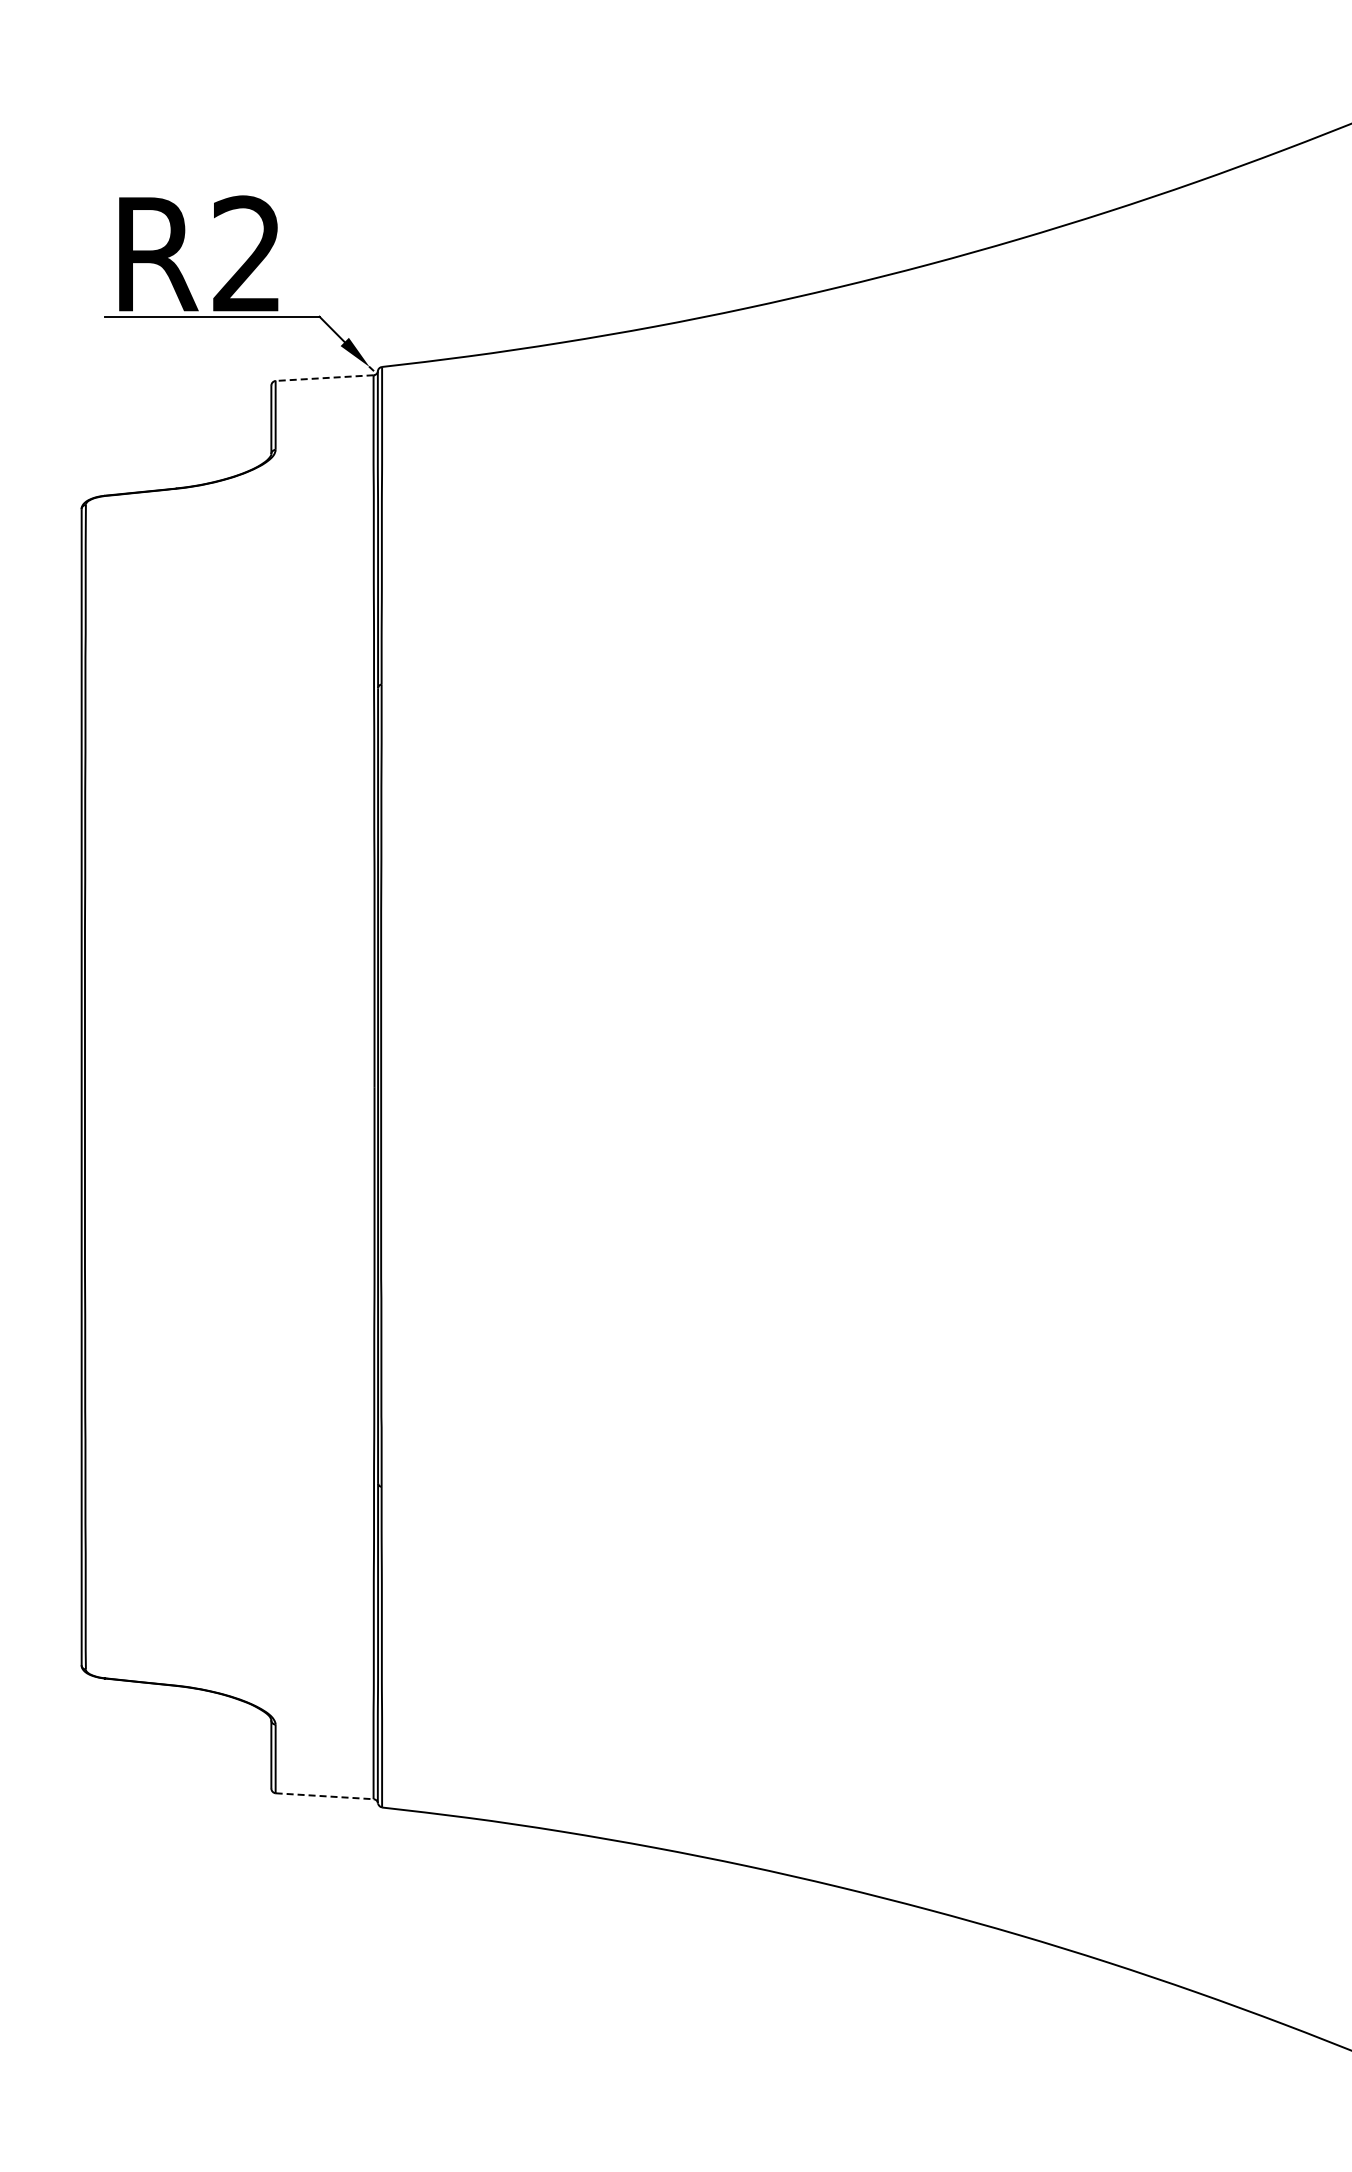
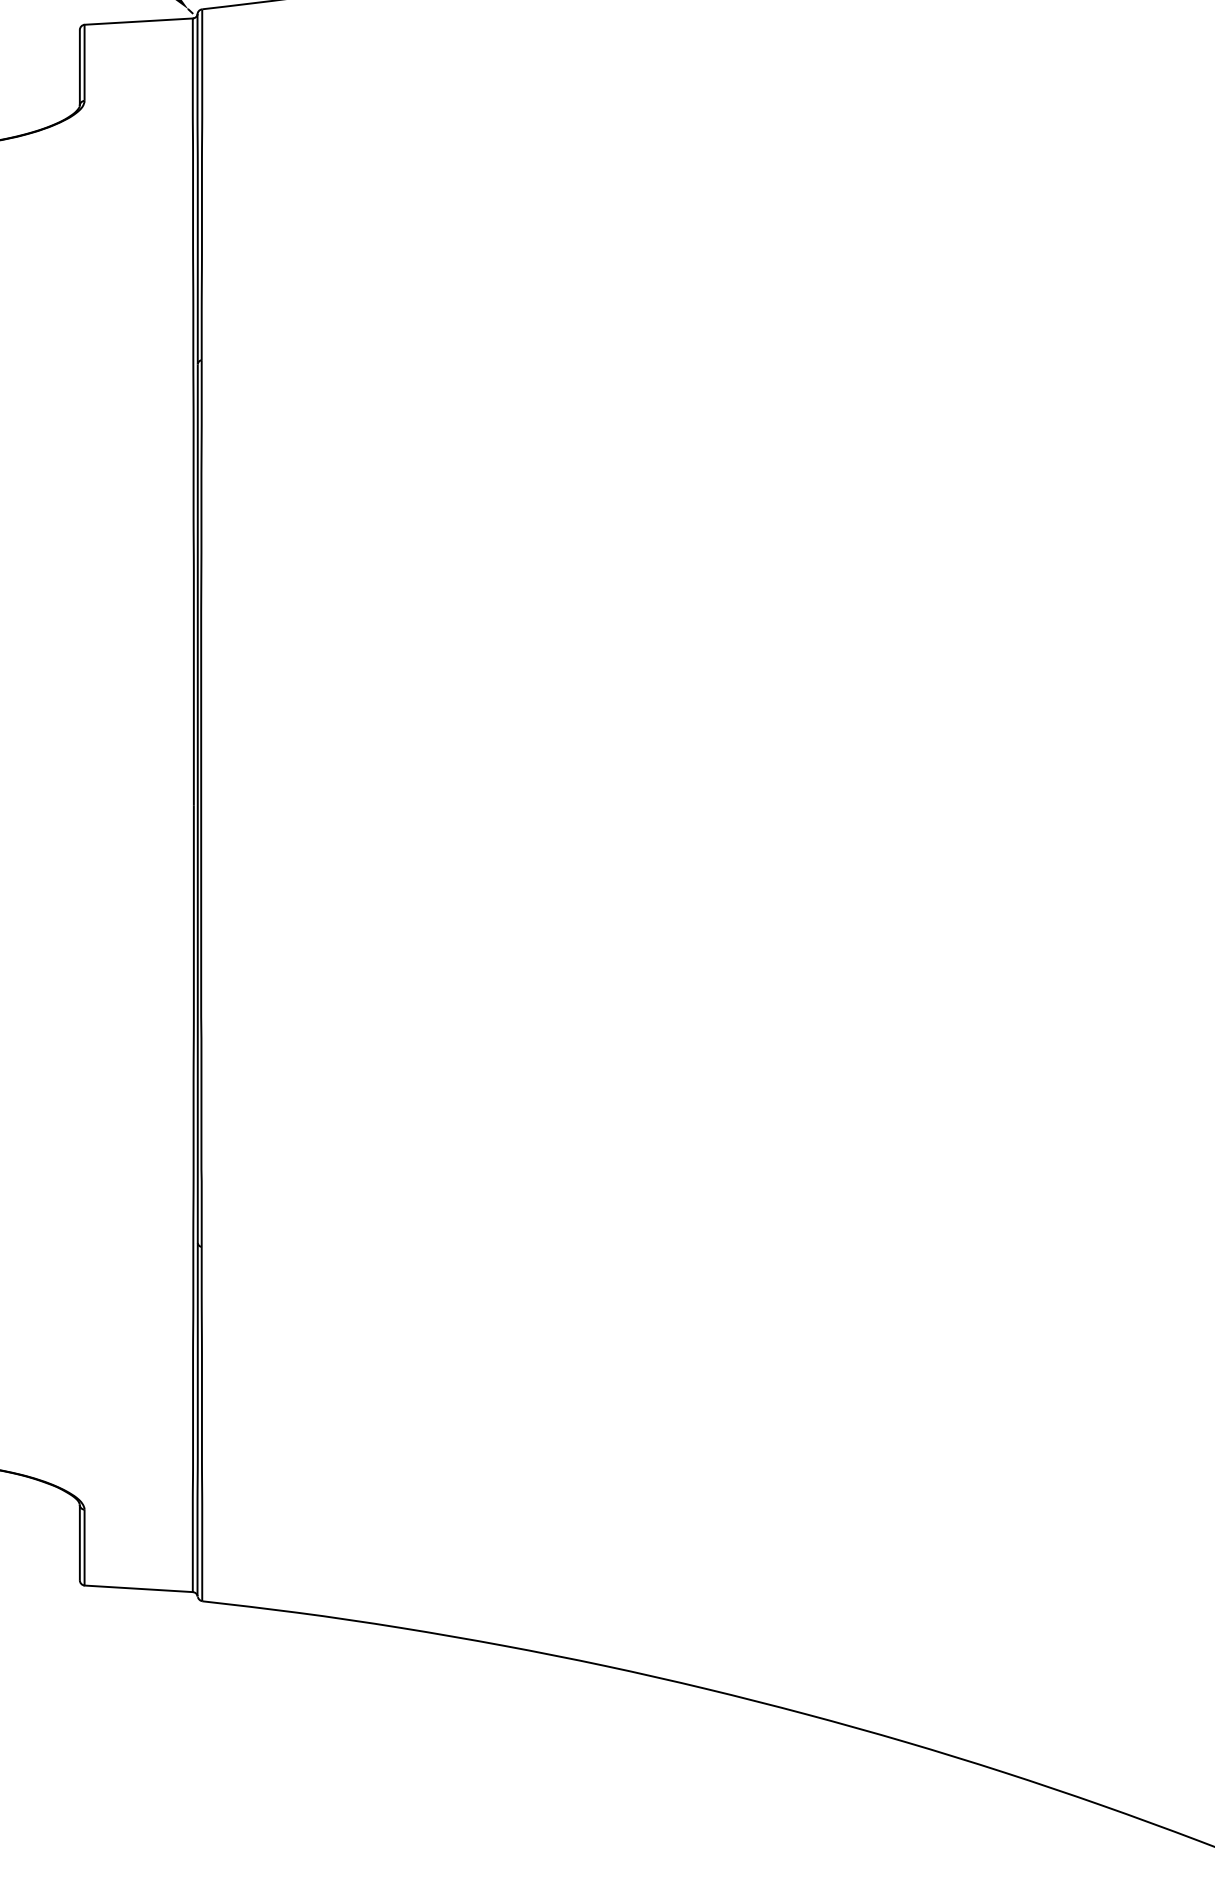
line: (324, 378) -> (138, 22), dashed -> solid
line: (325, 1796) -> (139, 1589), dashed -> solid

